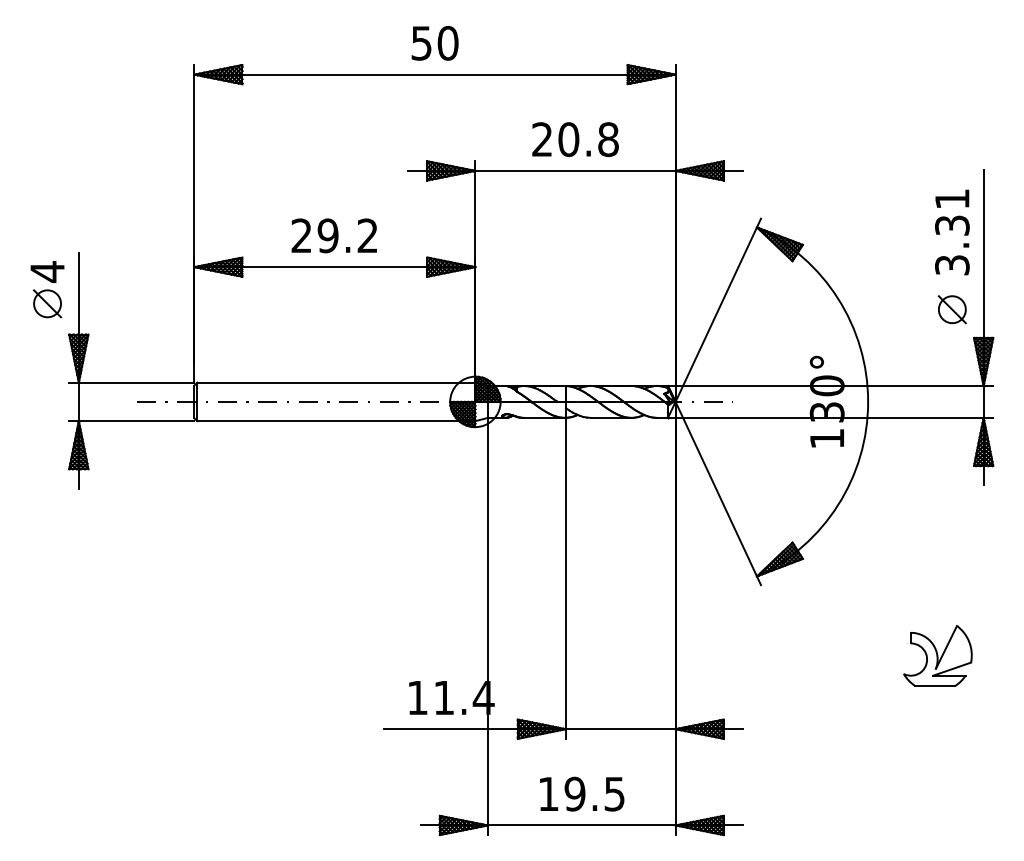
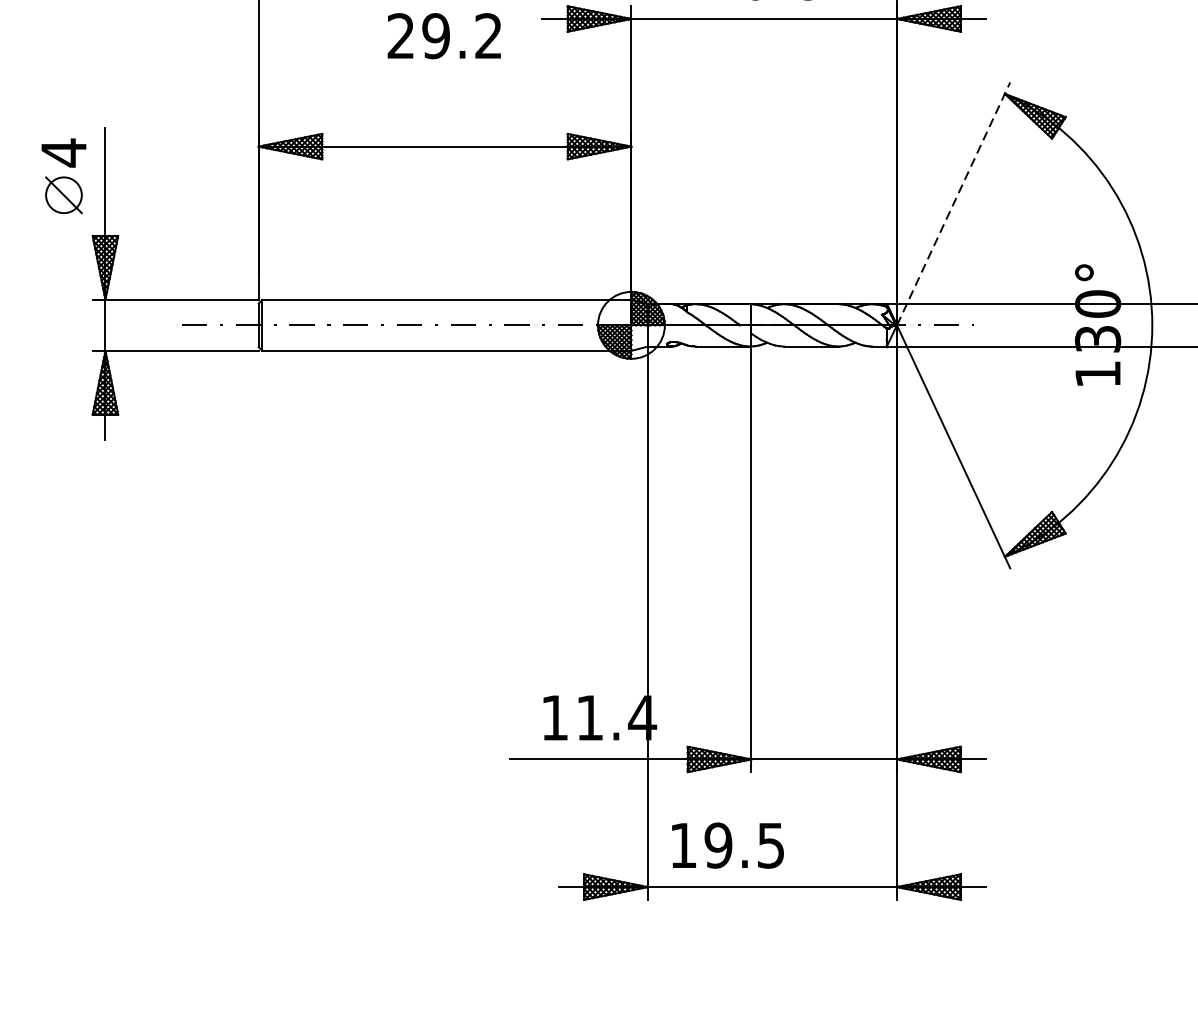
text: (333, 235) -> (443, 35), moved
line: (718, 309) -> (953, 202), solid -> dashed
text: (582, 793) -> (728, 844), moved

